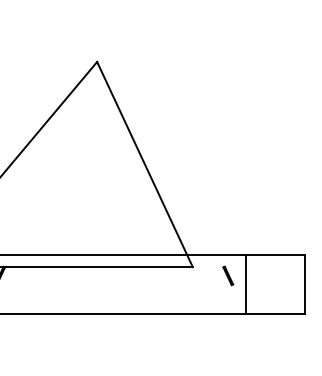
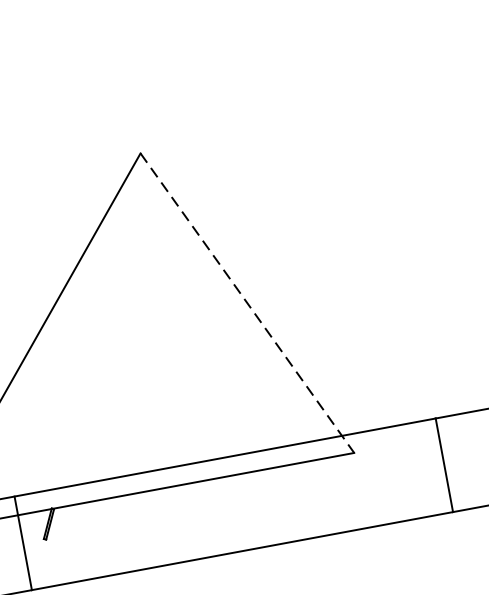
line: (145, 165) -> (248, 304), solid -> dashed
line: (228, 275) -> (413, 455), removed

